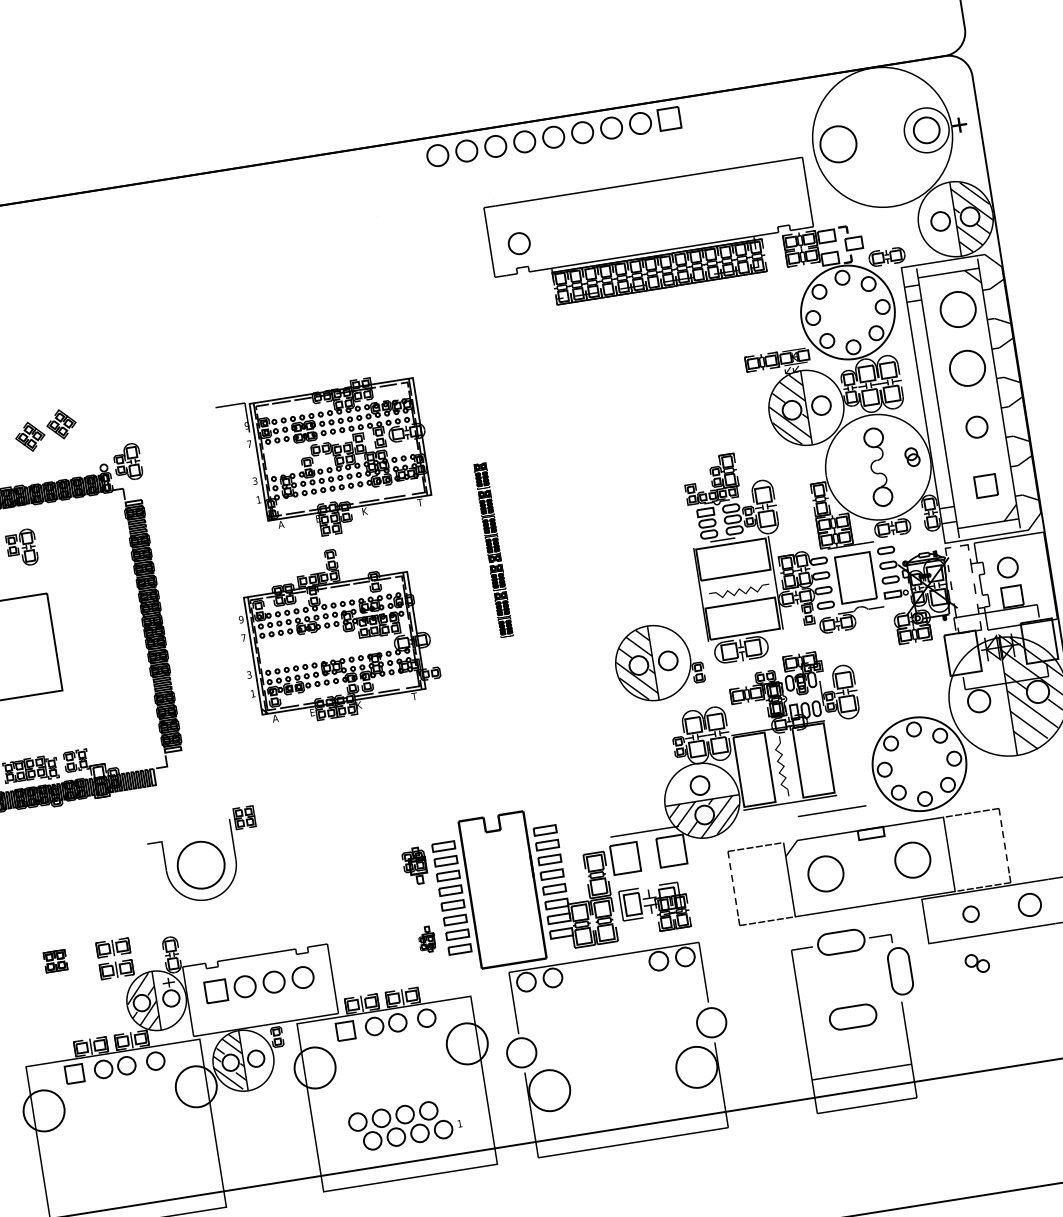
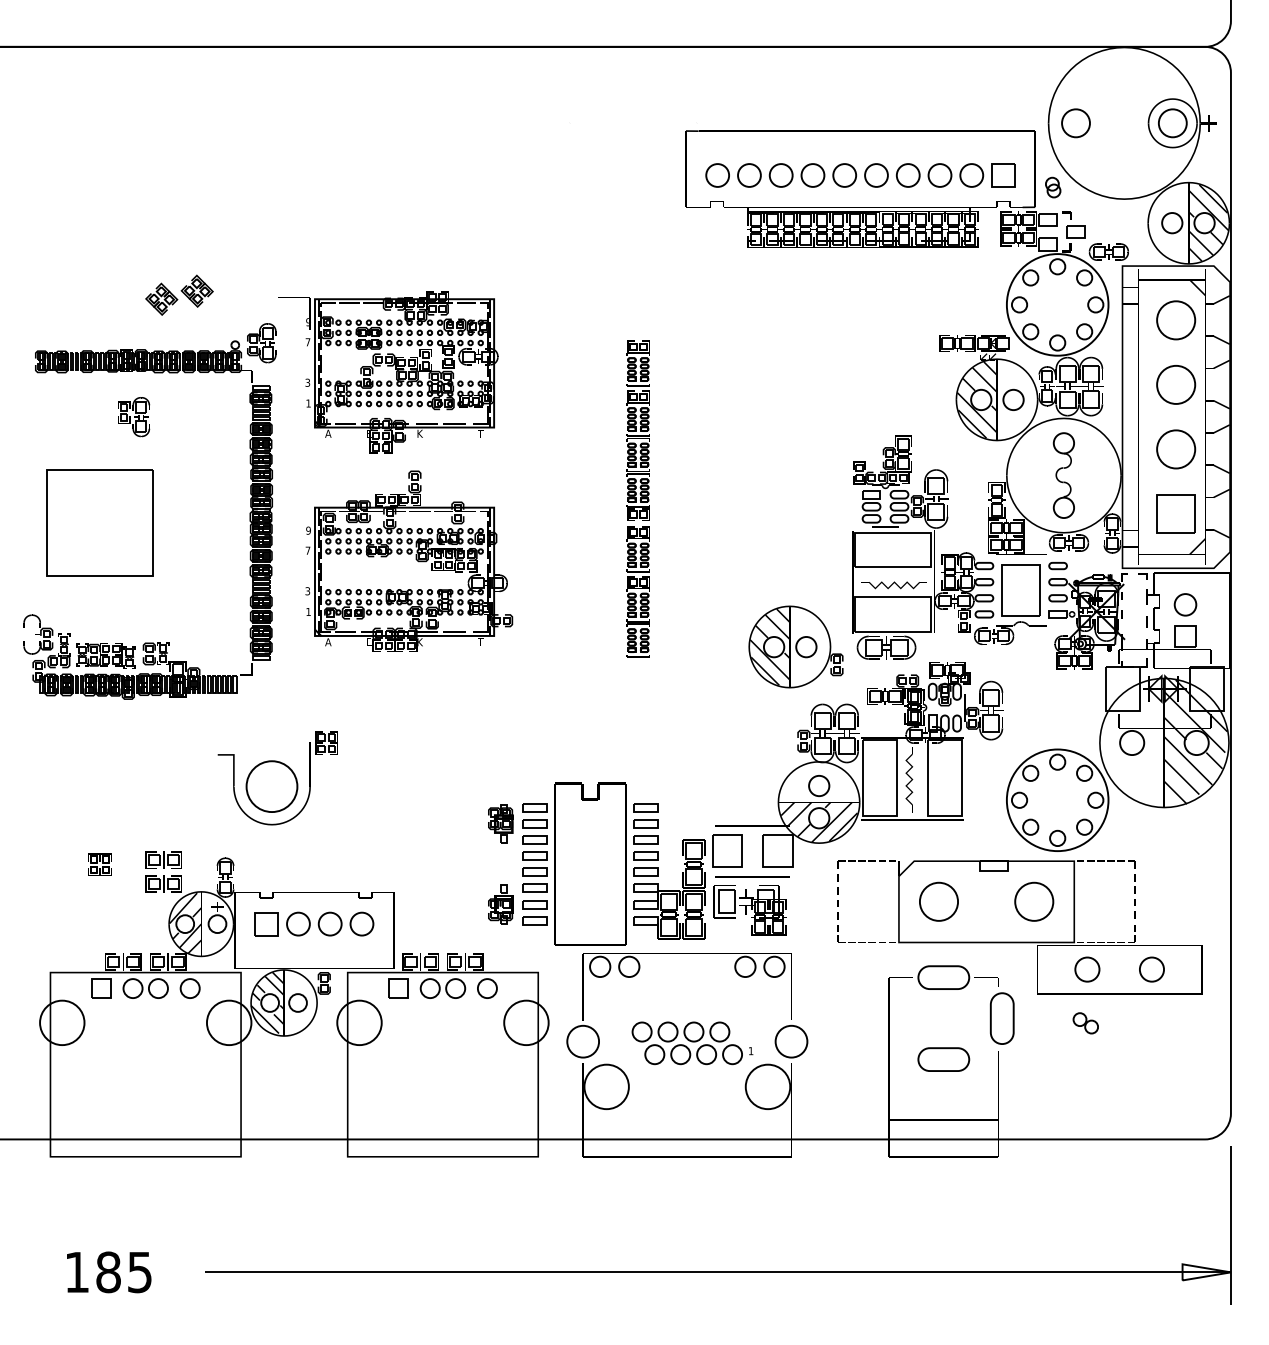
part: (553, 137) -> (876, 175), moved
circle: (838, 144) -> (1075, 123), size x0.71
circle: (977, 427) -> (1176, 449), size x1.67
part: (912, 457) -> (1053, 187), moved
part: (327, 460) -> (388, 372), moved
part: (985, 485) -> (1175, 513), size x1.67
part: (492, 549) -> (637, 498), size x1.67
part: (337, 632) -> (409, 560), moved
line: (832, 810) -> (752, 876), moved
circle: (971, 914) -> (1087, 969), size x1.43
part: (426, 939) -> (500, 904), size x1.43
part: (405, 1125) -> (692, 1043), moved

